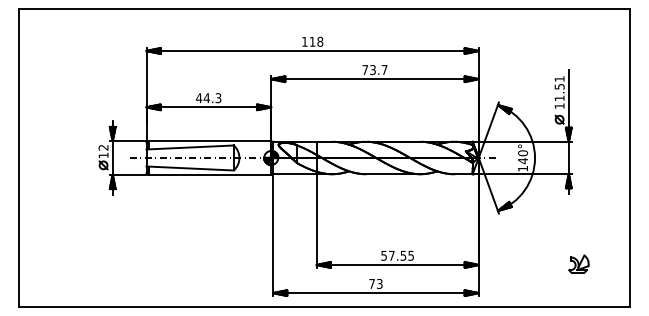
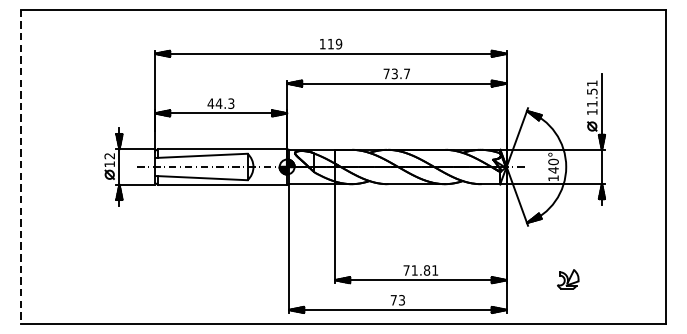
text: (320, 41) -> (339, 43), 118 -> 119
line: (19, 158) -> (20, 167), solid -> dashed
text: (397, 255) -> (420, 270), 57.55 -> 71.81
part: (578, 263) -> (567, 278), moved

